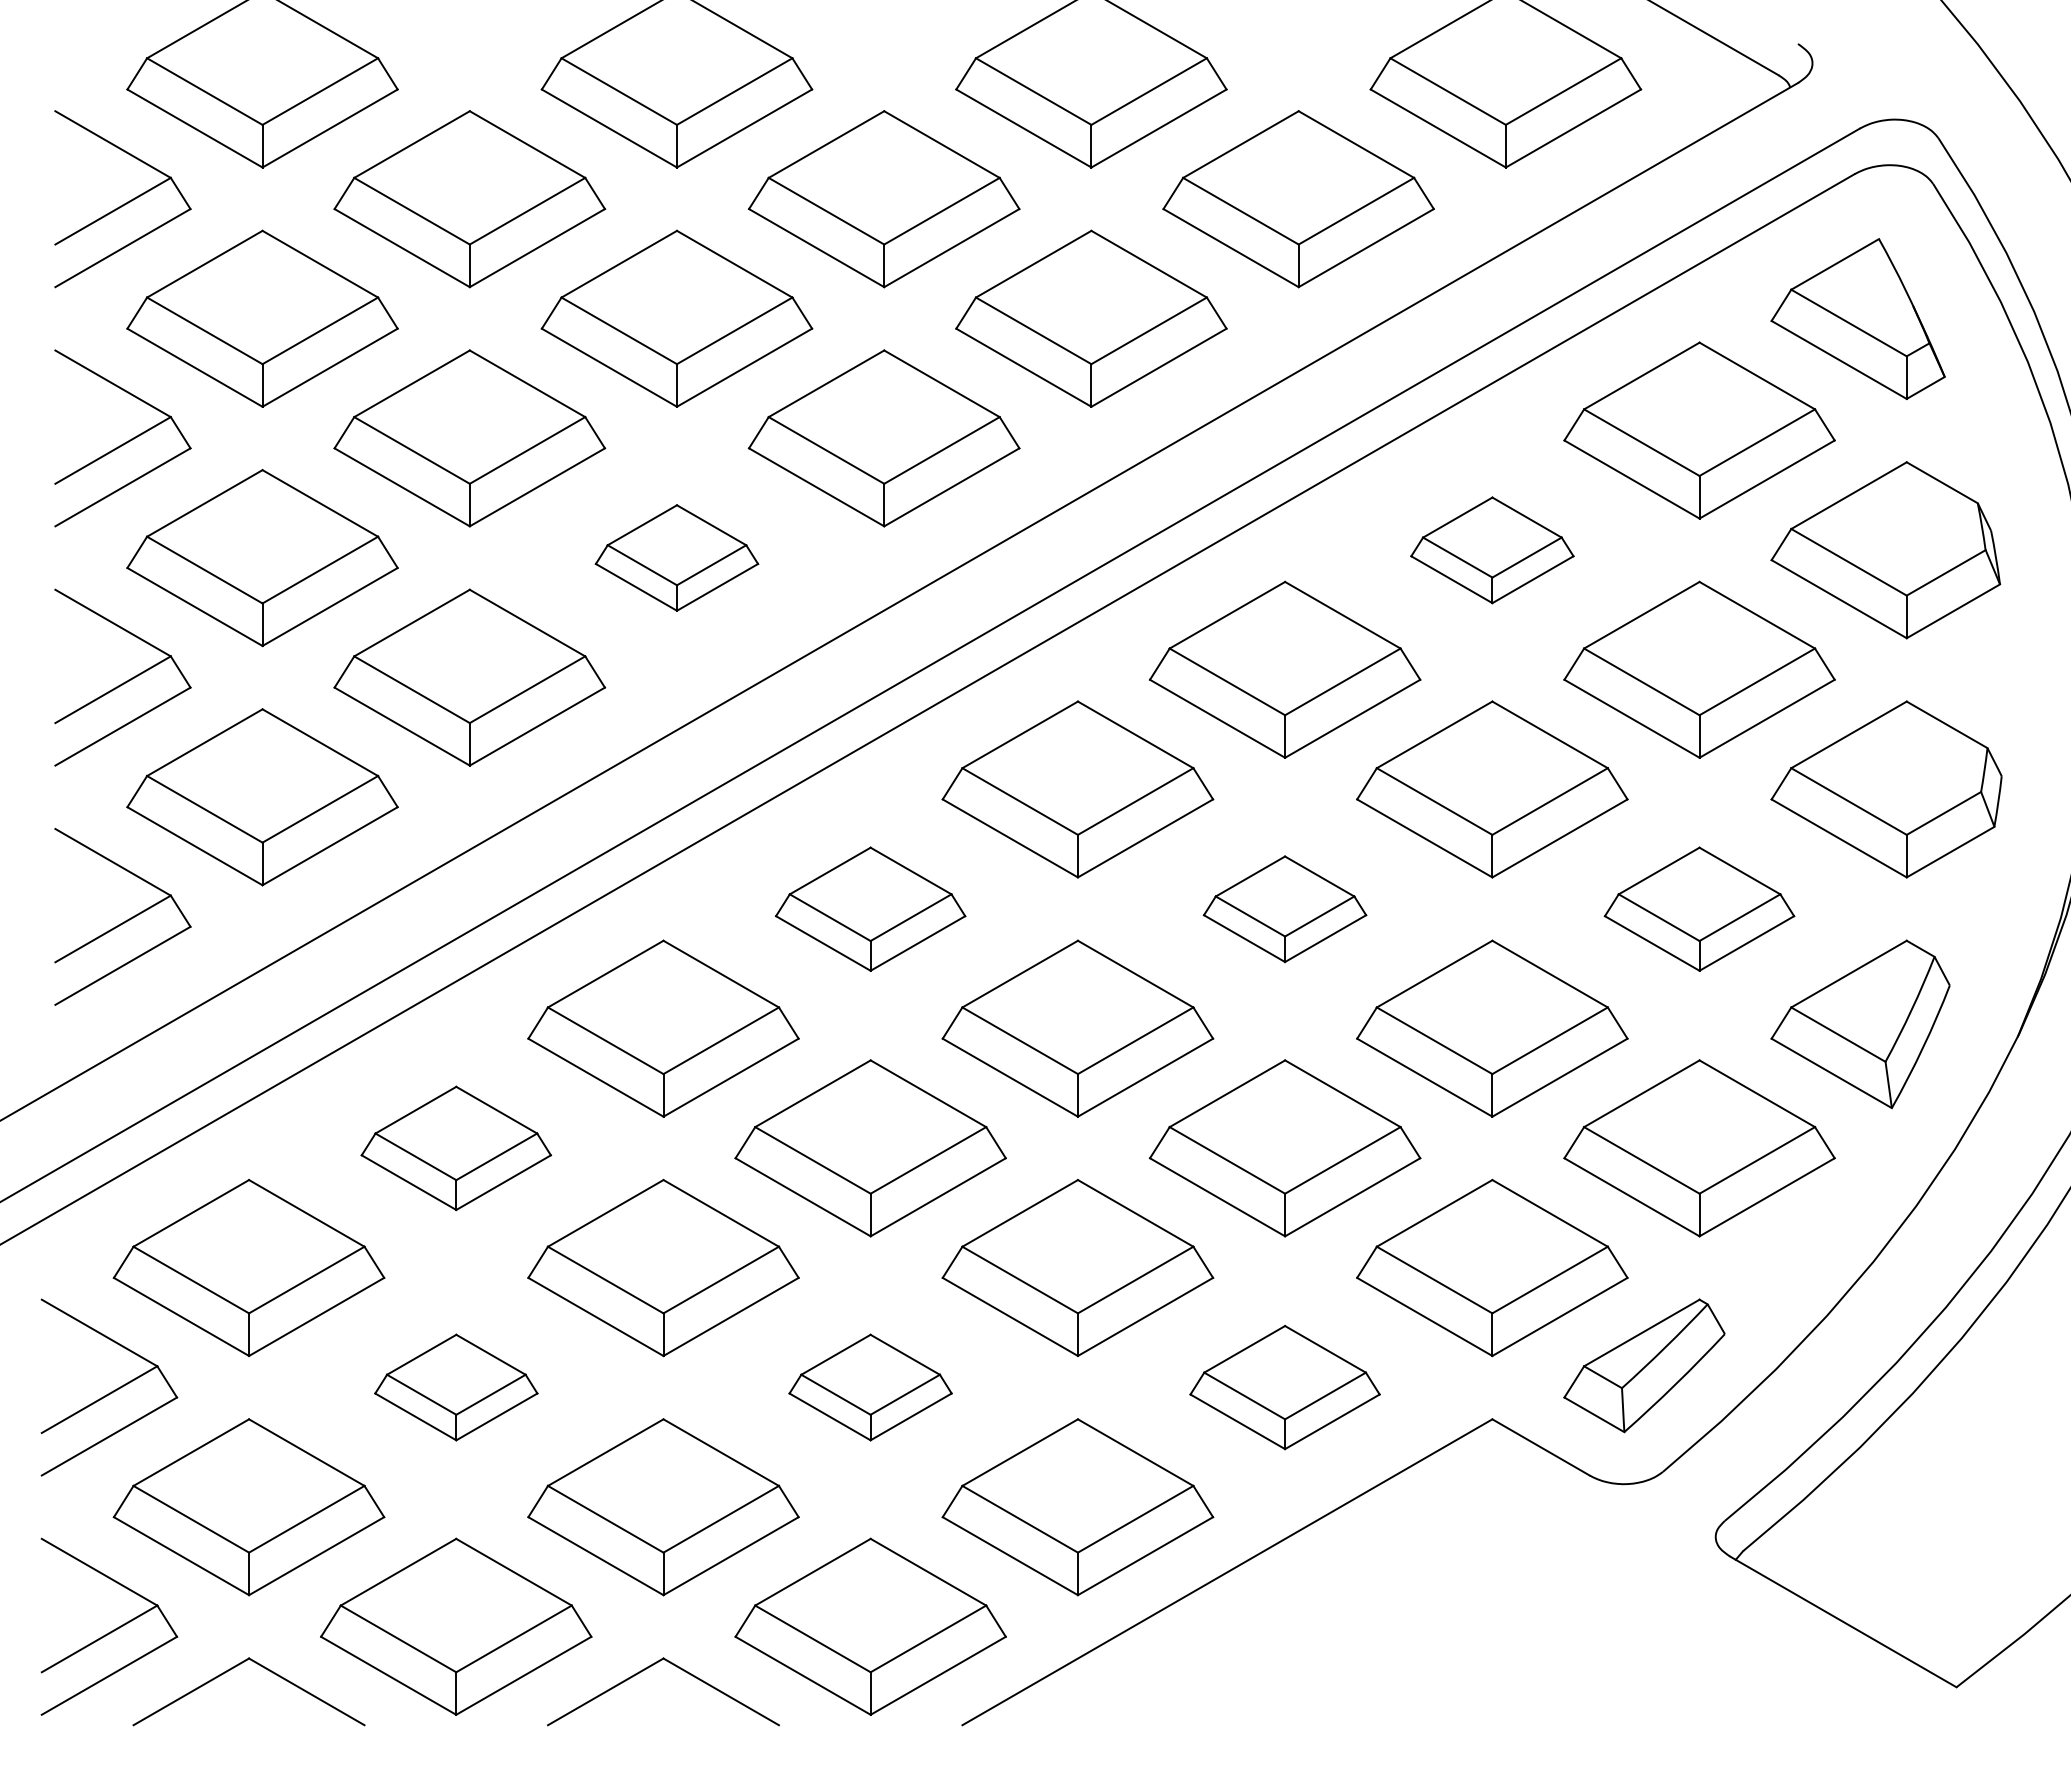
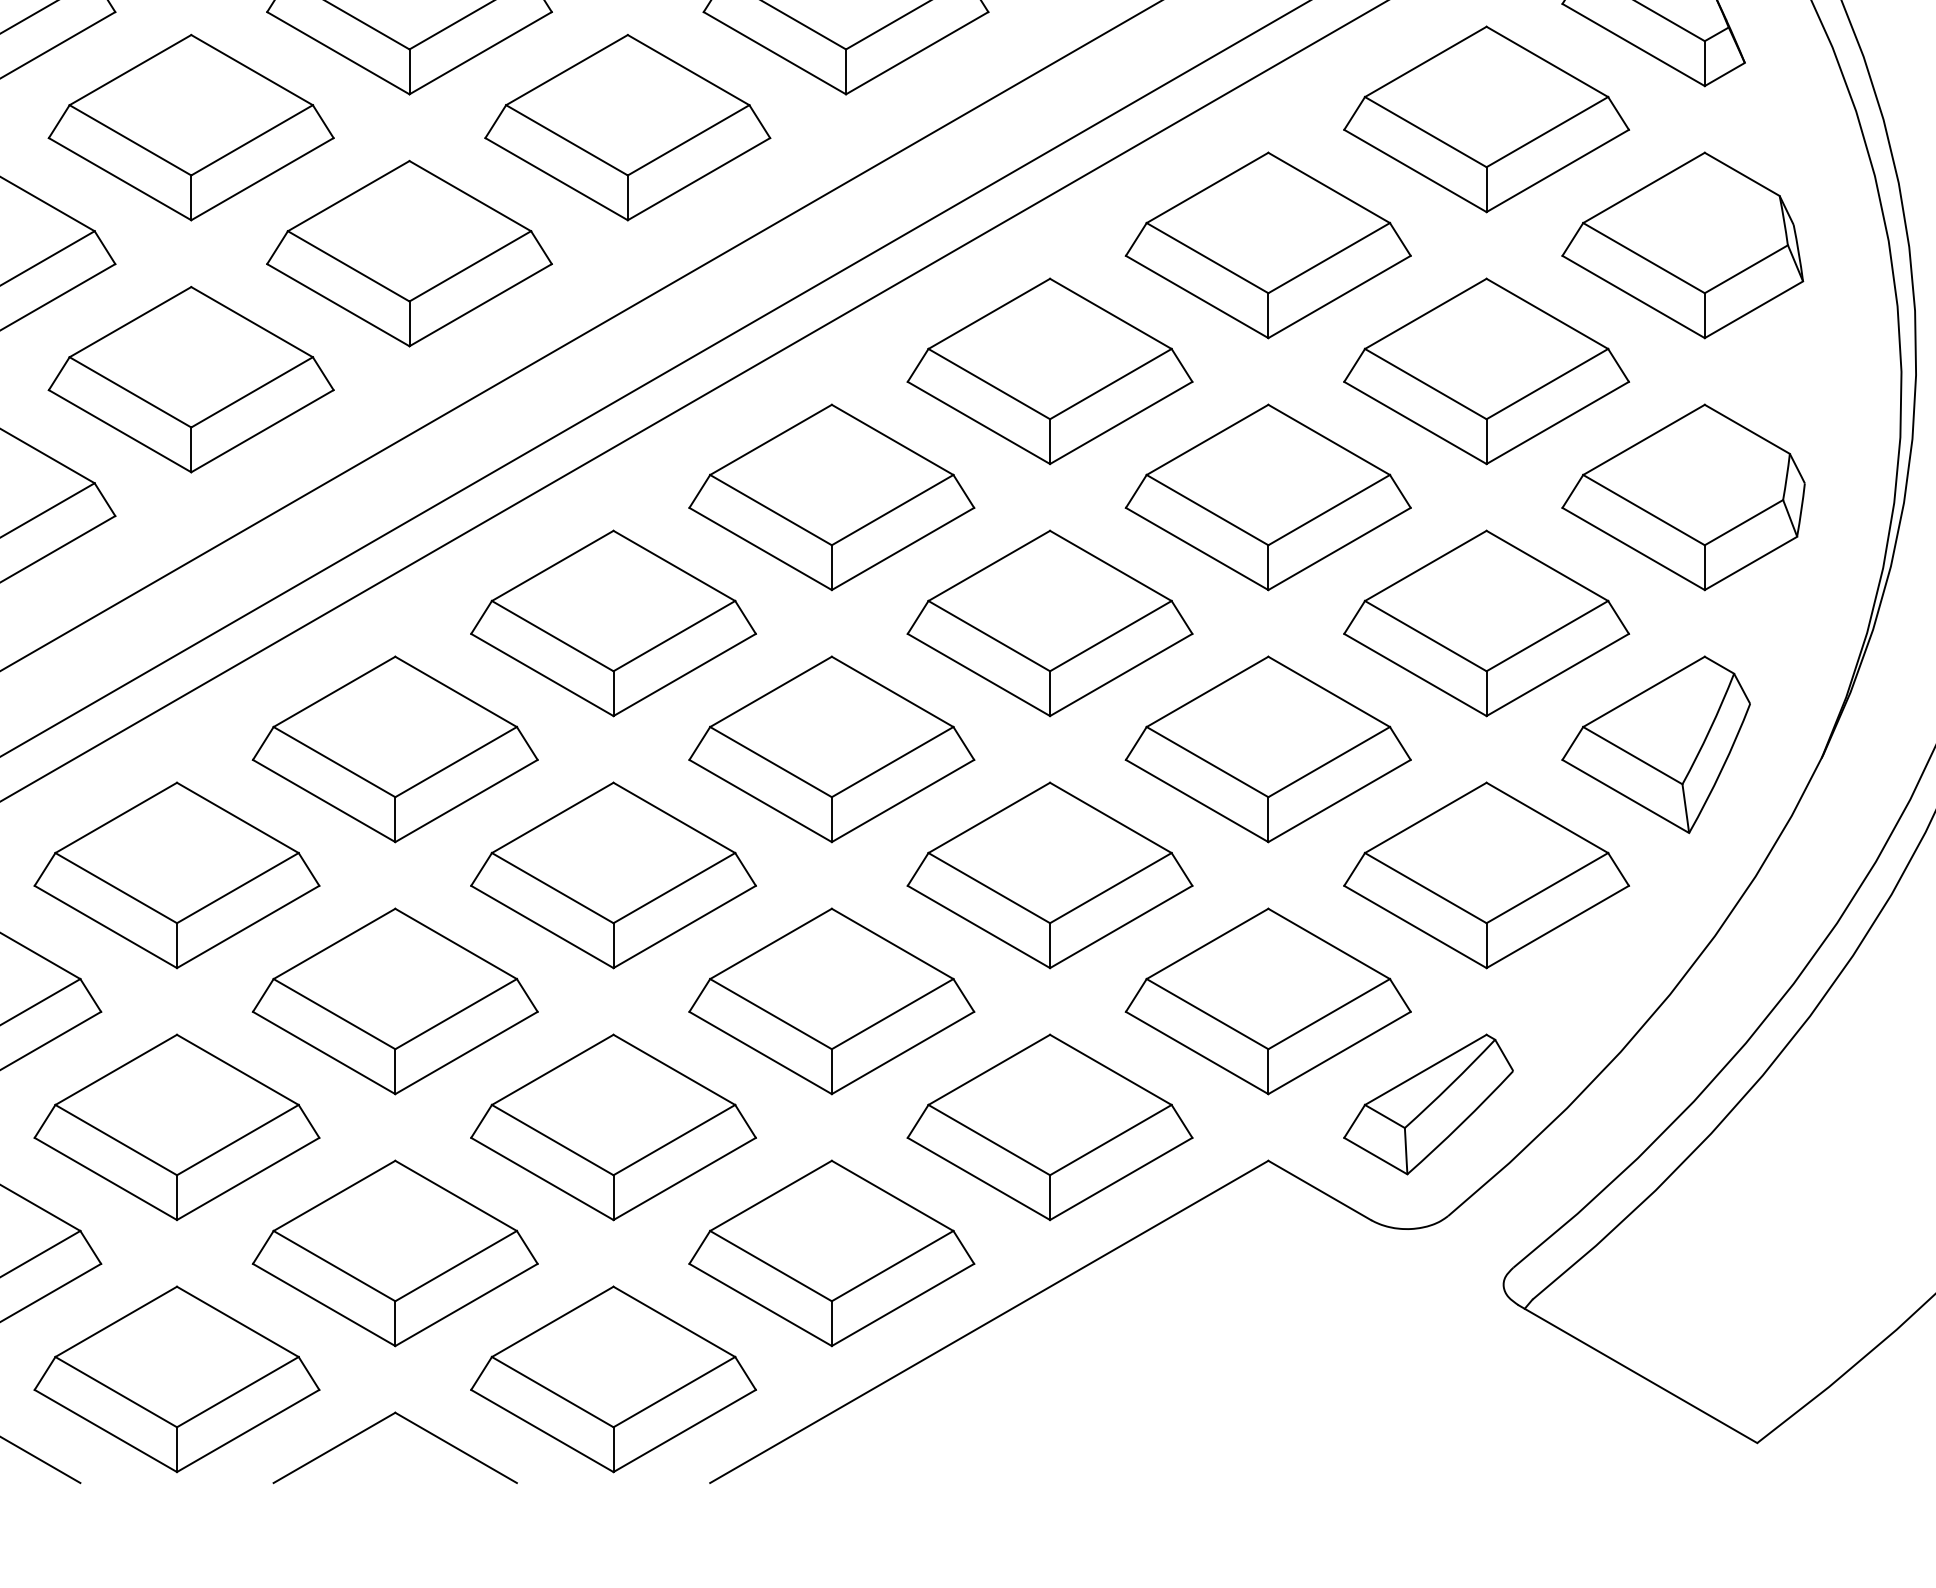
part: (1492, 550) -> (1268, 245), size x1.67
part: (676, 557) -> (409, 253), size x1.67
part: (870, 909) -> (613, 623), size x1.43
part: (1284, 909) -> (1049, 623), size x1.67
part: (1699, 909) -> (1486, 623), size x1.43
part: (456, 1148) -> (177, 875), size x1.43
part: (456, 1387) -> (177, 1127), size x1.67
part: (870, 1387) -> (613, 1127), size x1.67
part: (1284, 1387) -> (1049, 1127), size x1.43

